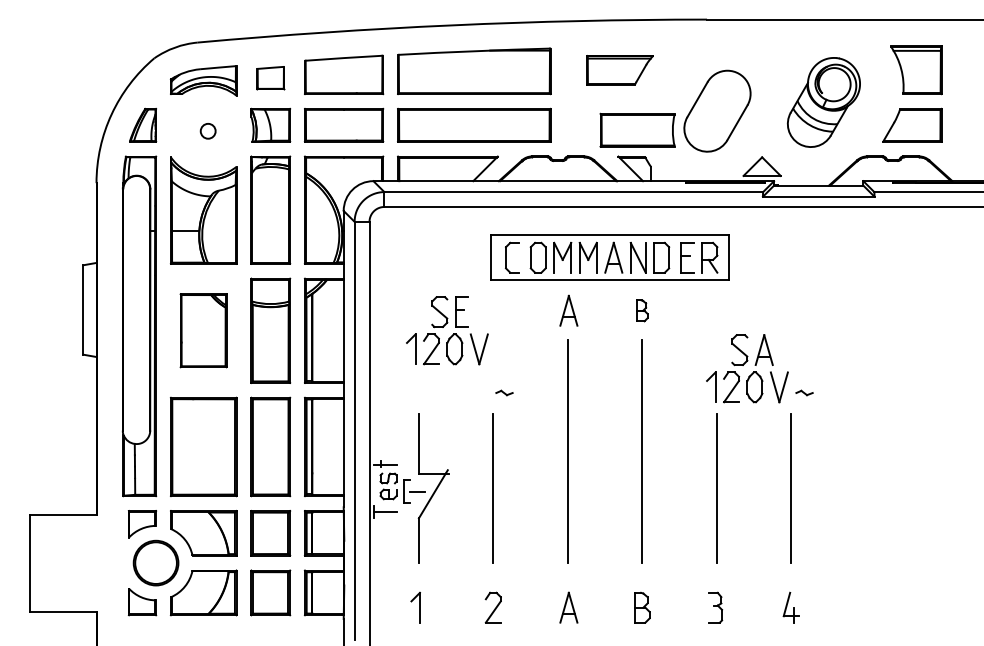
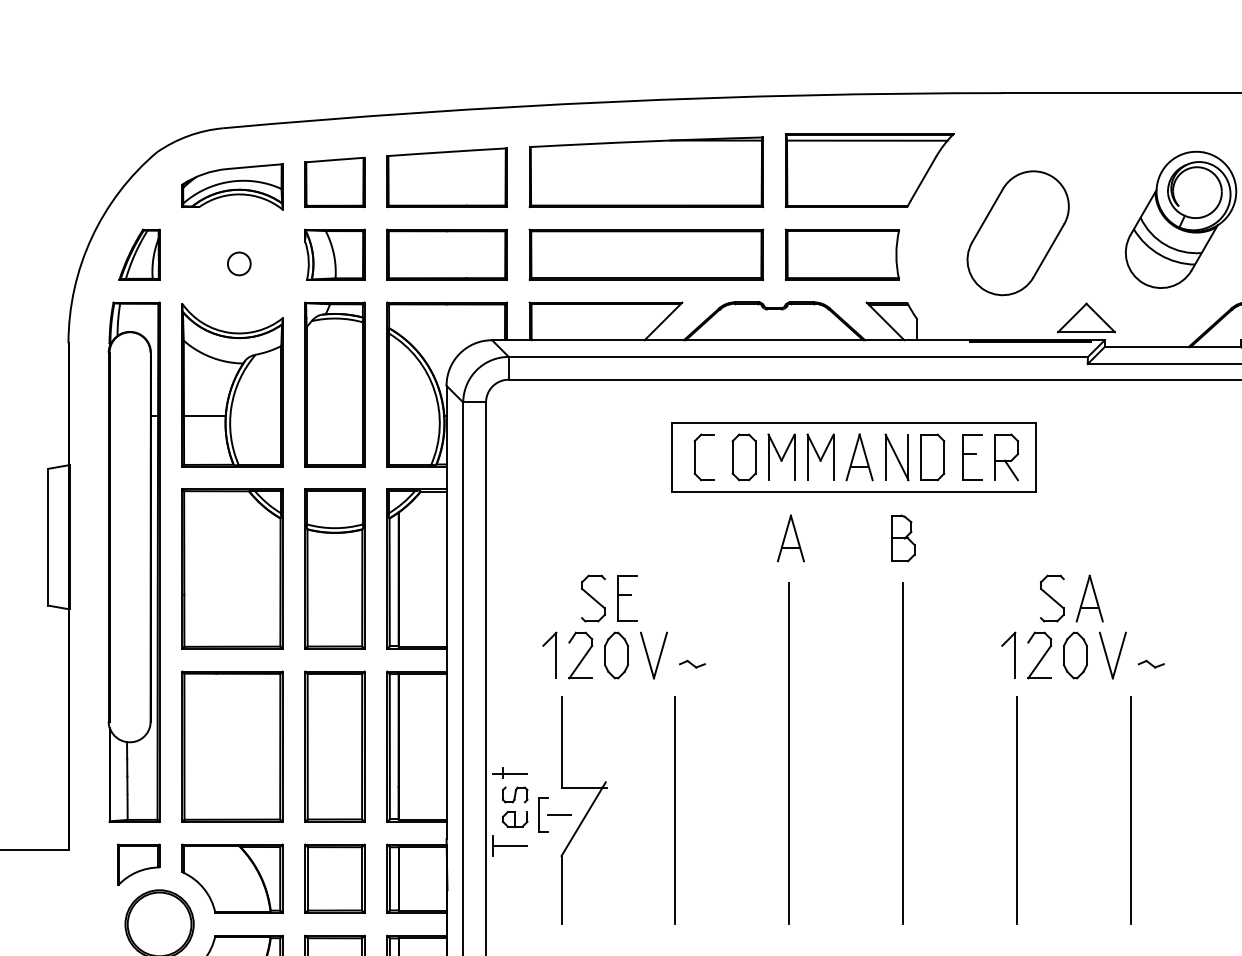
part: (619, 70) -> (868, 170), size x1.67
part: (270, 78) -> (334, 183), size x1.43
part: (637, 129) -> (842, 253), moved
part: (642, 310) -> (903, 538), size x1.43
part: (203, 330) -> (232, 568), size x1.43
part: (447, 330) -> (605, 626), moved

